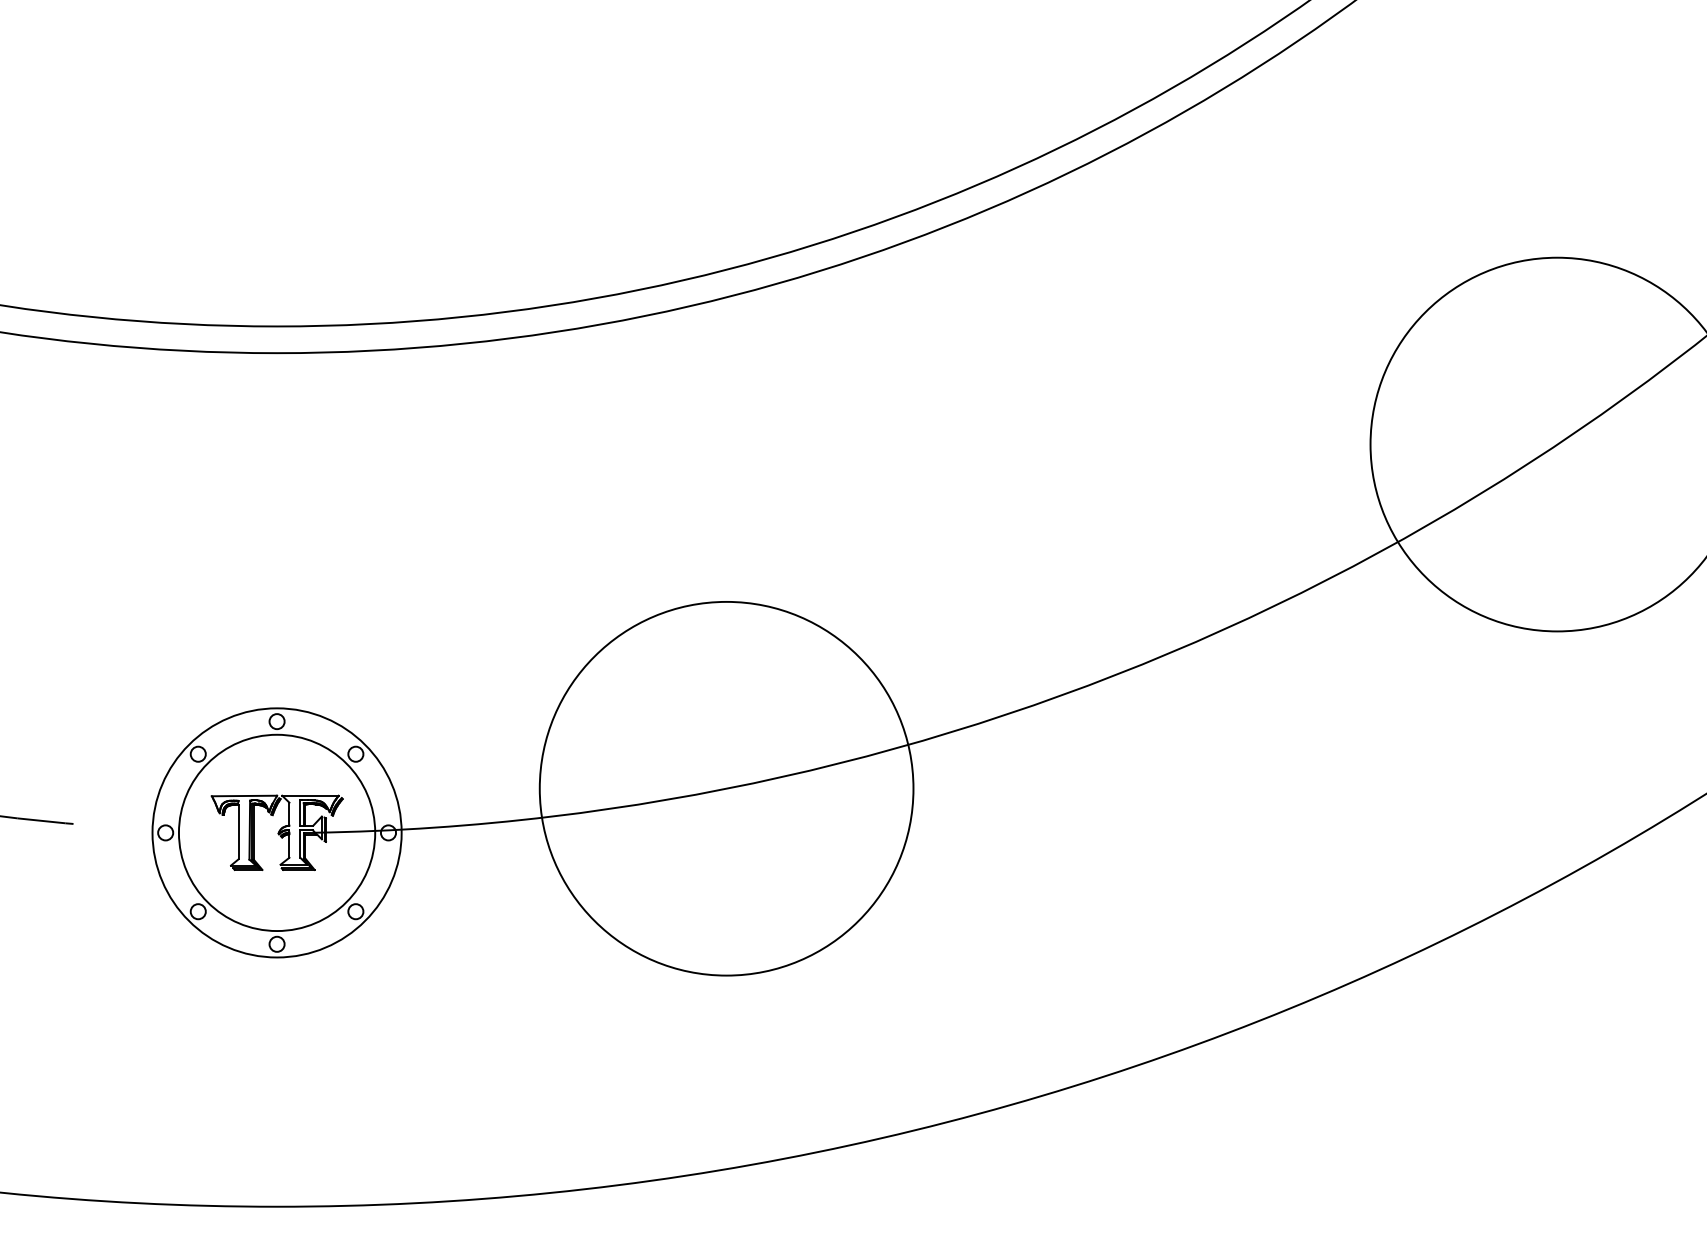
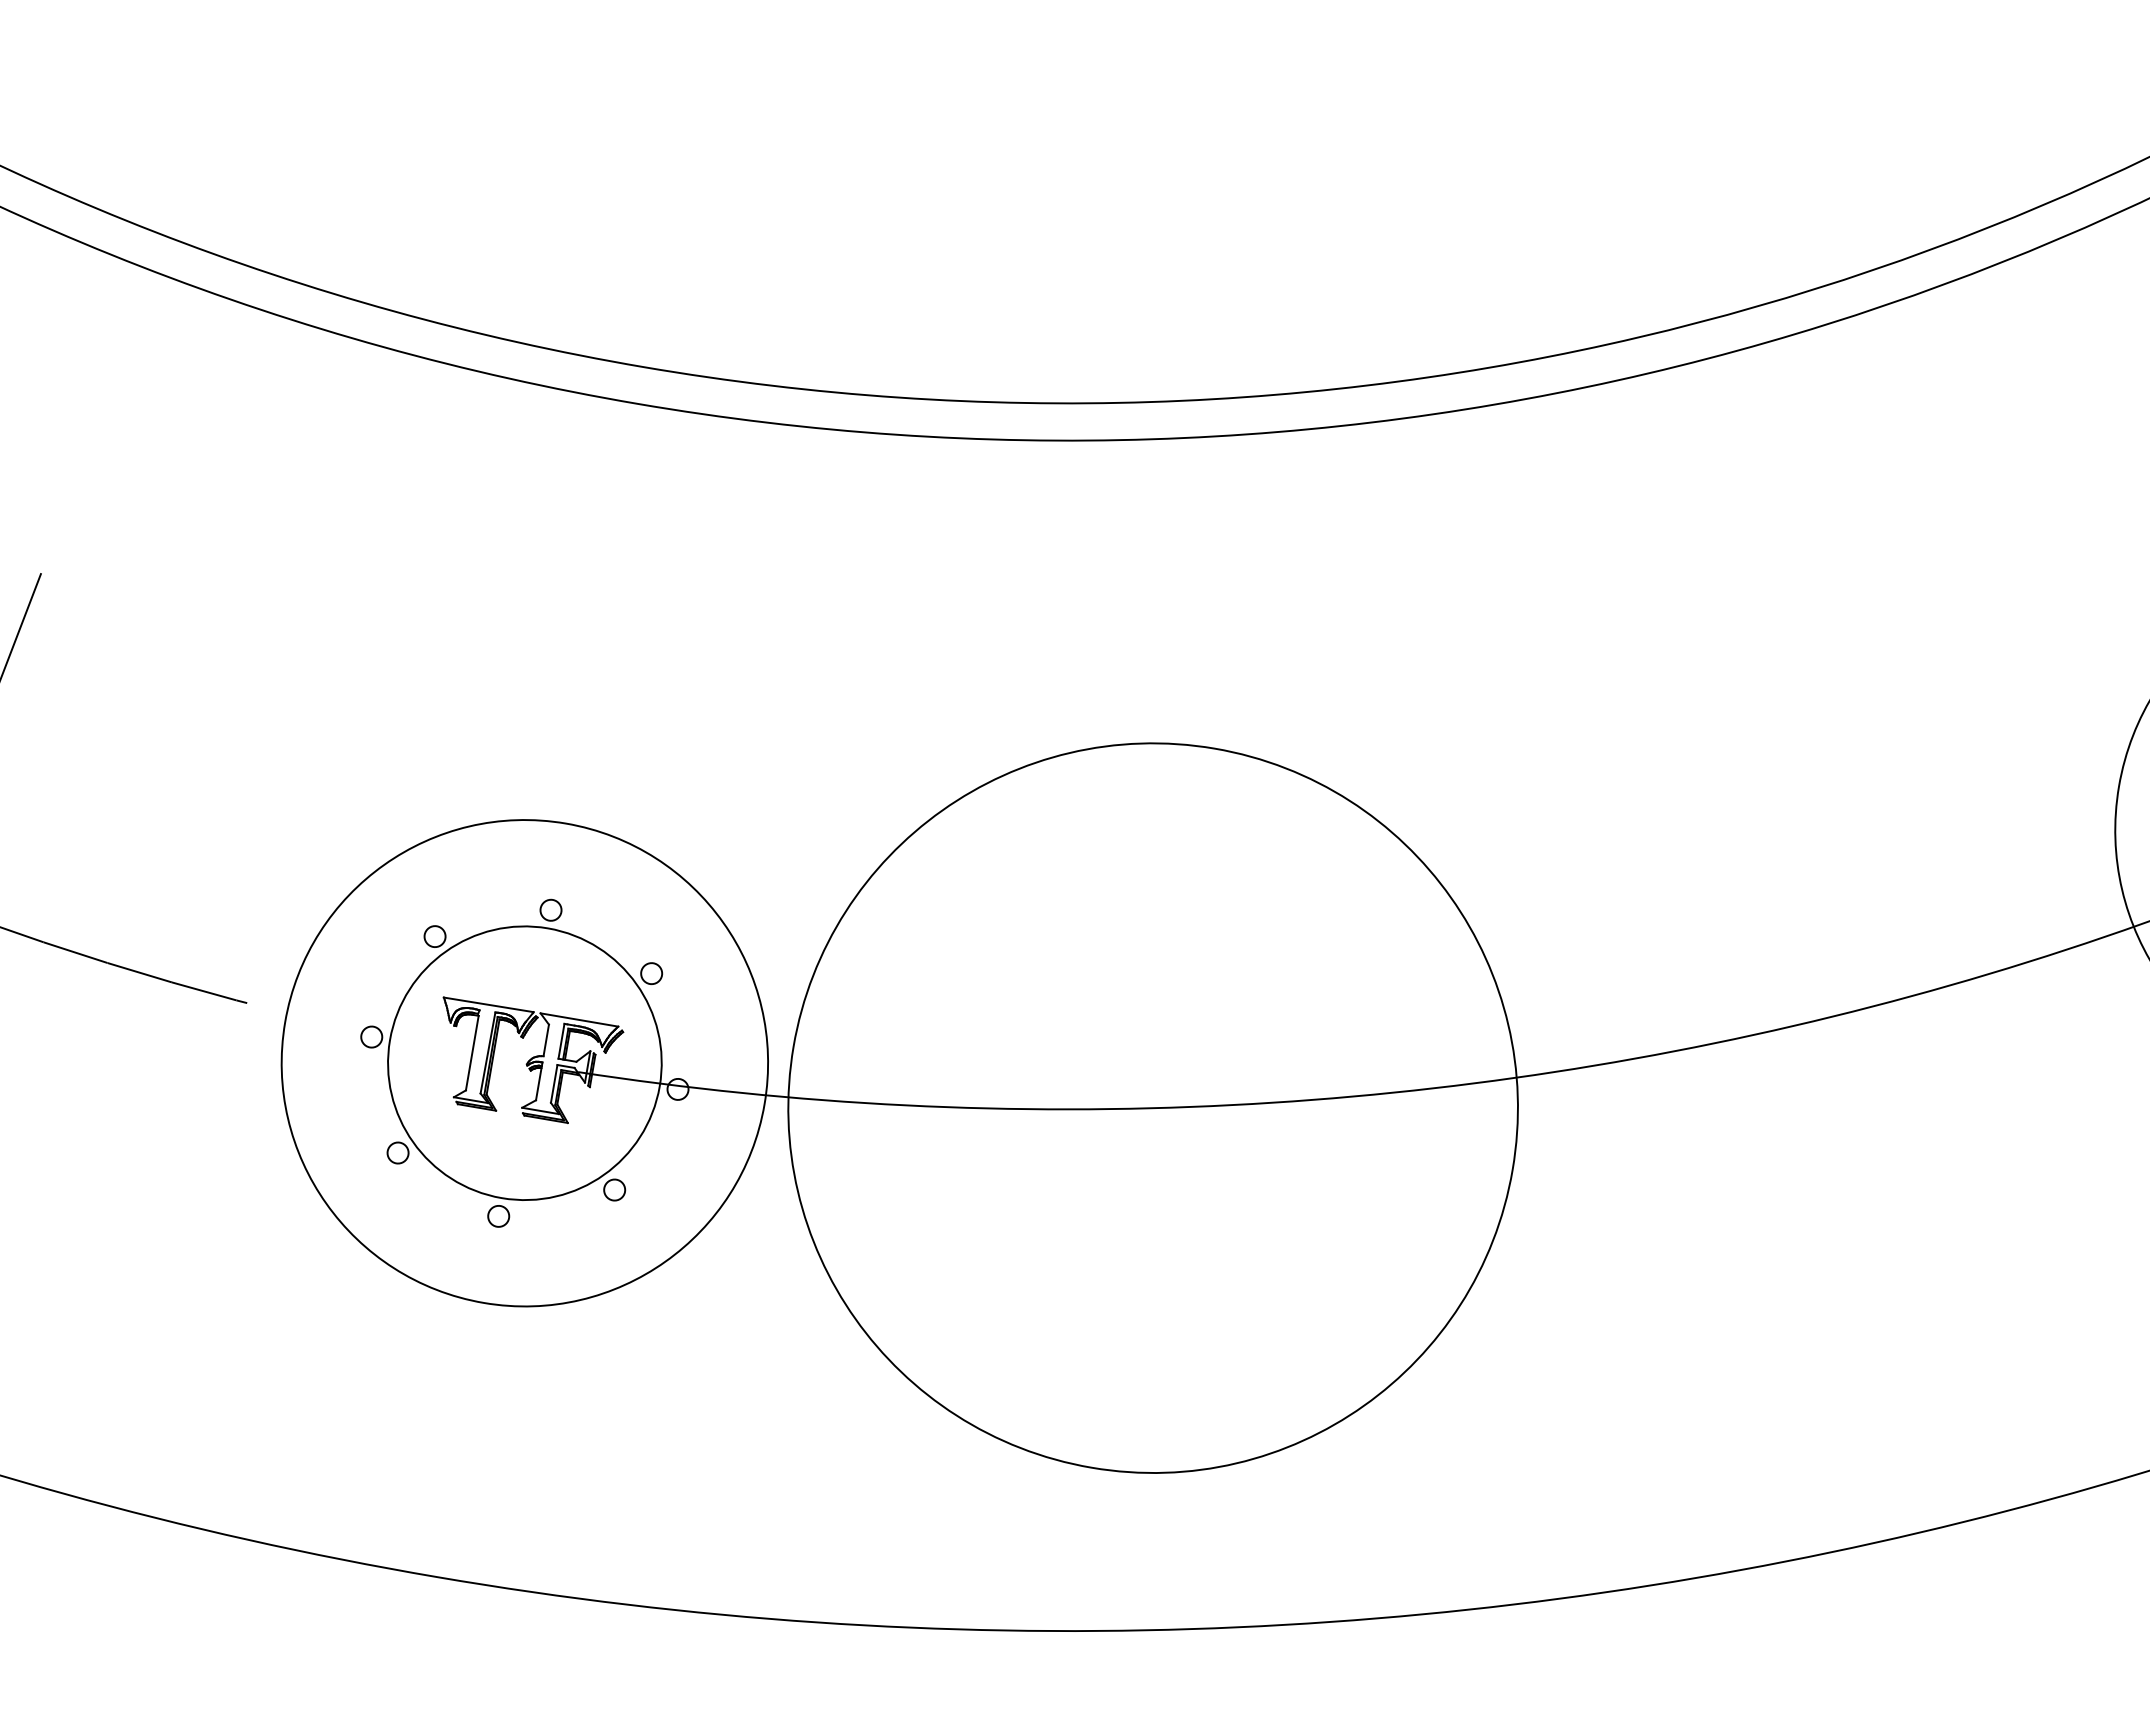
circle: (726, 788) -> (1153, 1107), size x1.4
circle: (276, 832) -> (524, 1062), size x1.4

